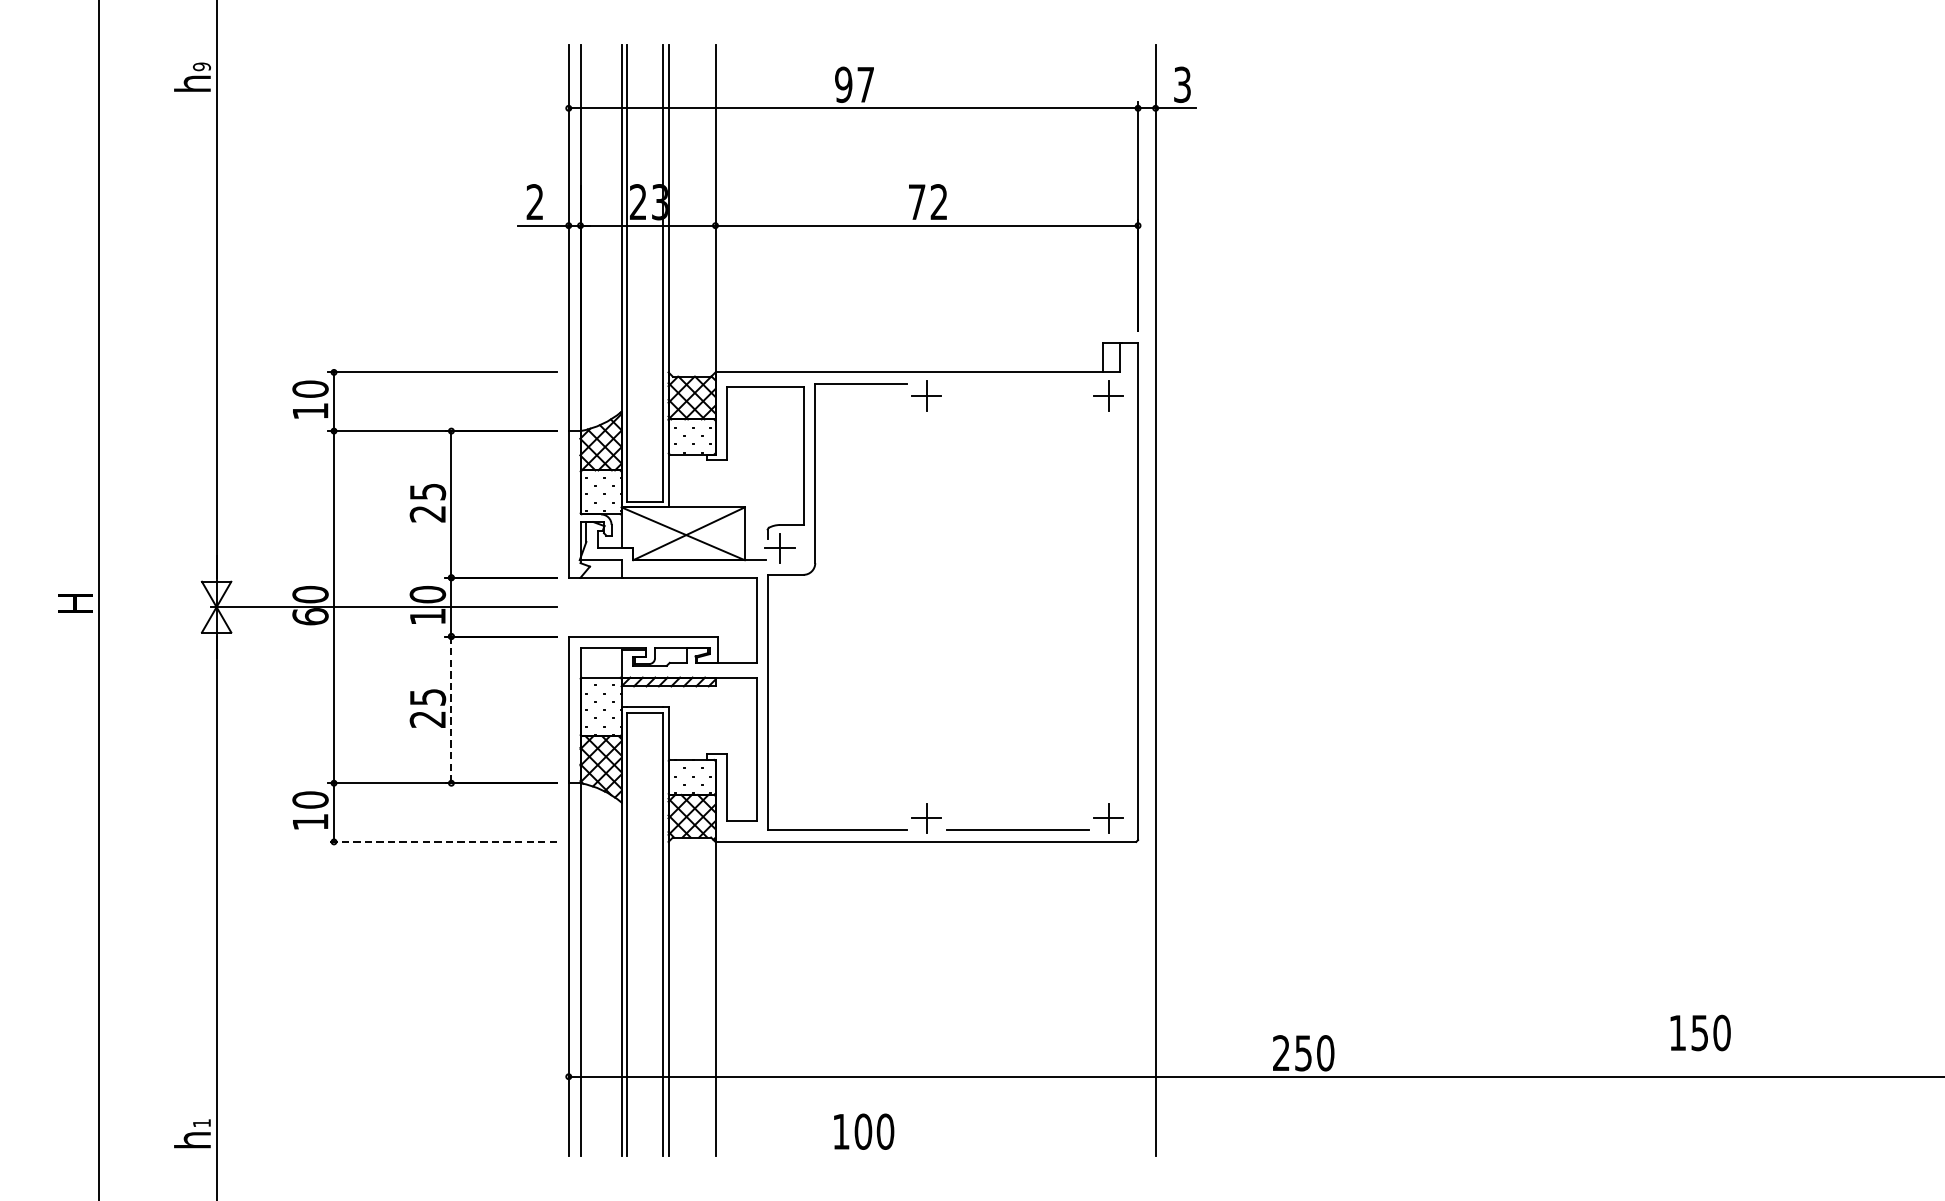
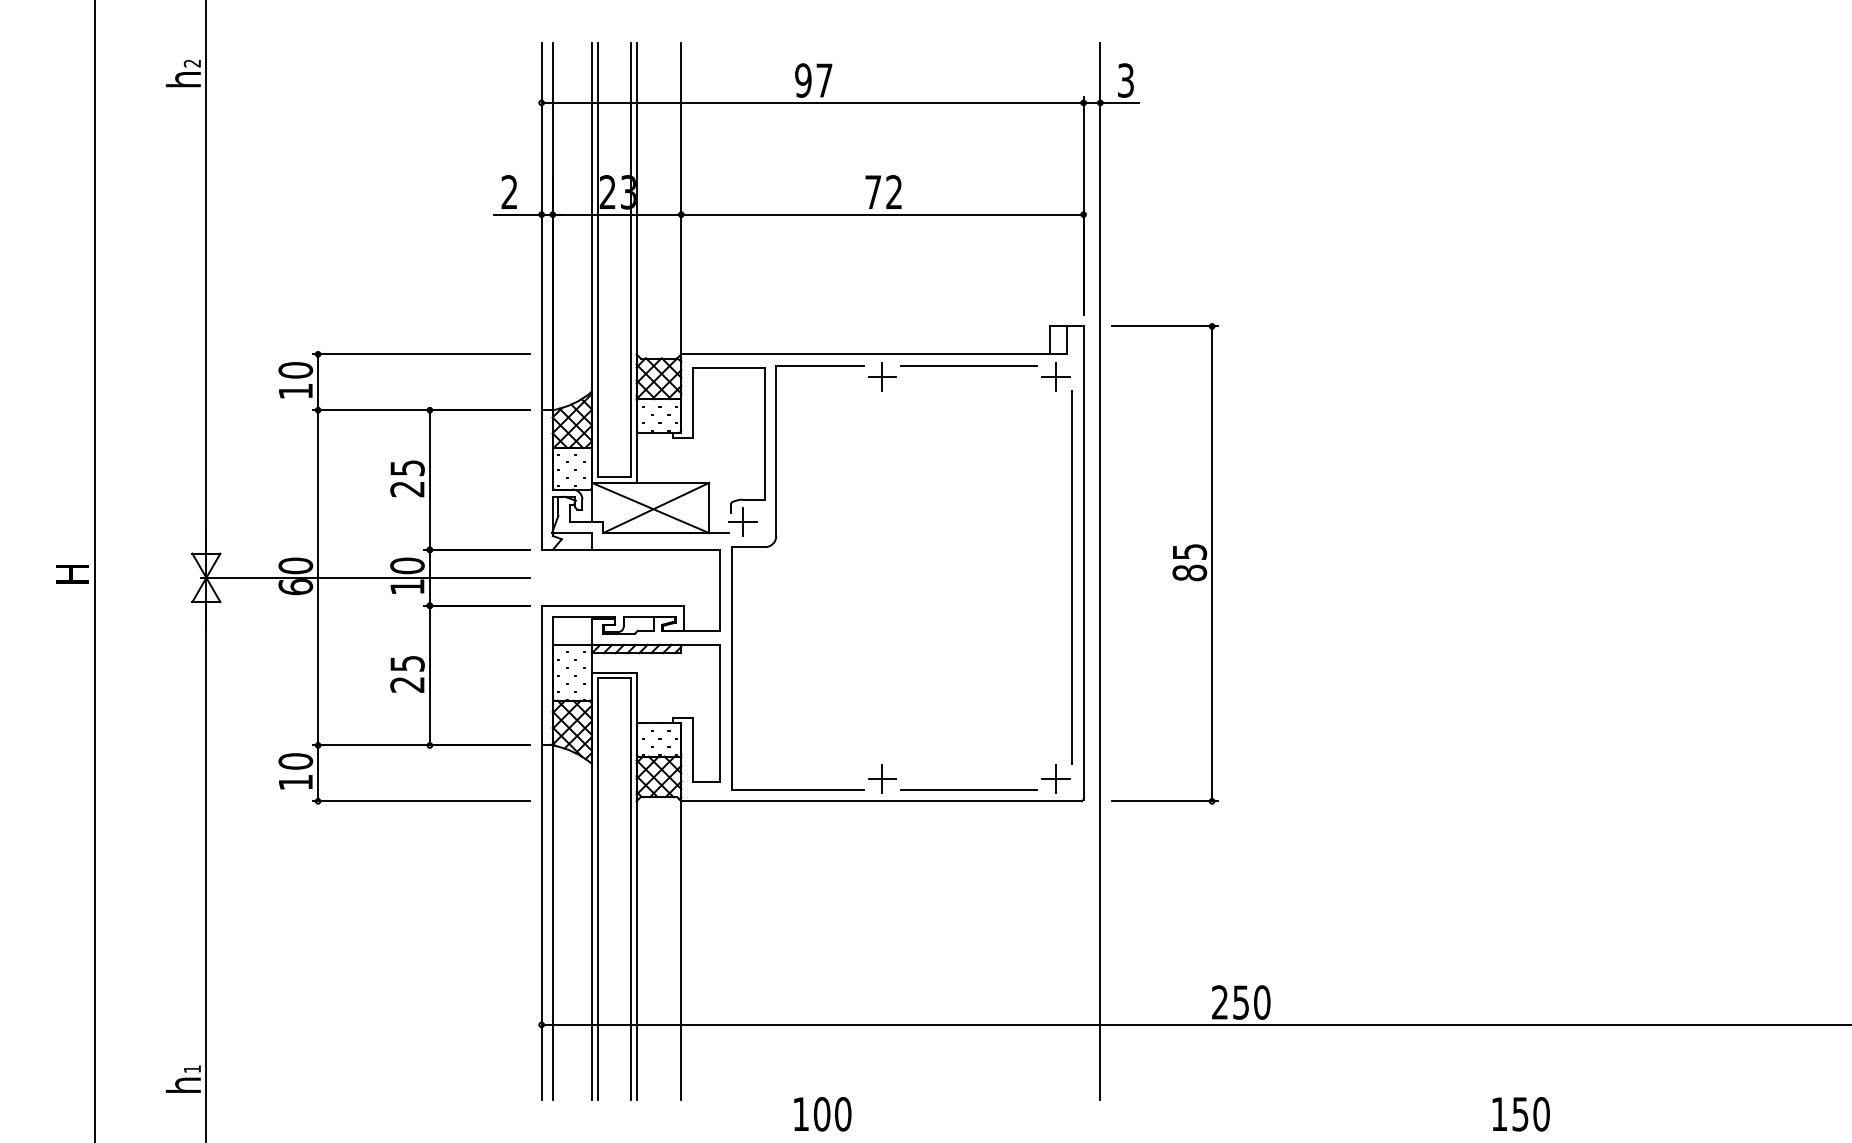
text: (202, 66) -> (192, 63), 9 -> 2
line: (1017, 384) -> (968, 365), added
part: (1232, 586) -> (1173, 558), added
line: (1126, 606) -> (1072, 577), added
line: (450, 709) -> (429, 675), dashed -> solid
line: (442, 842) -> (421, 801), dashed -> solid
text: (1699, 1033) -> (1520, 1114), moved
text: (863, 1132) -> (822, 1114), moved

